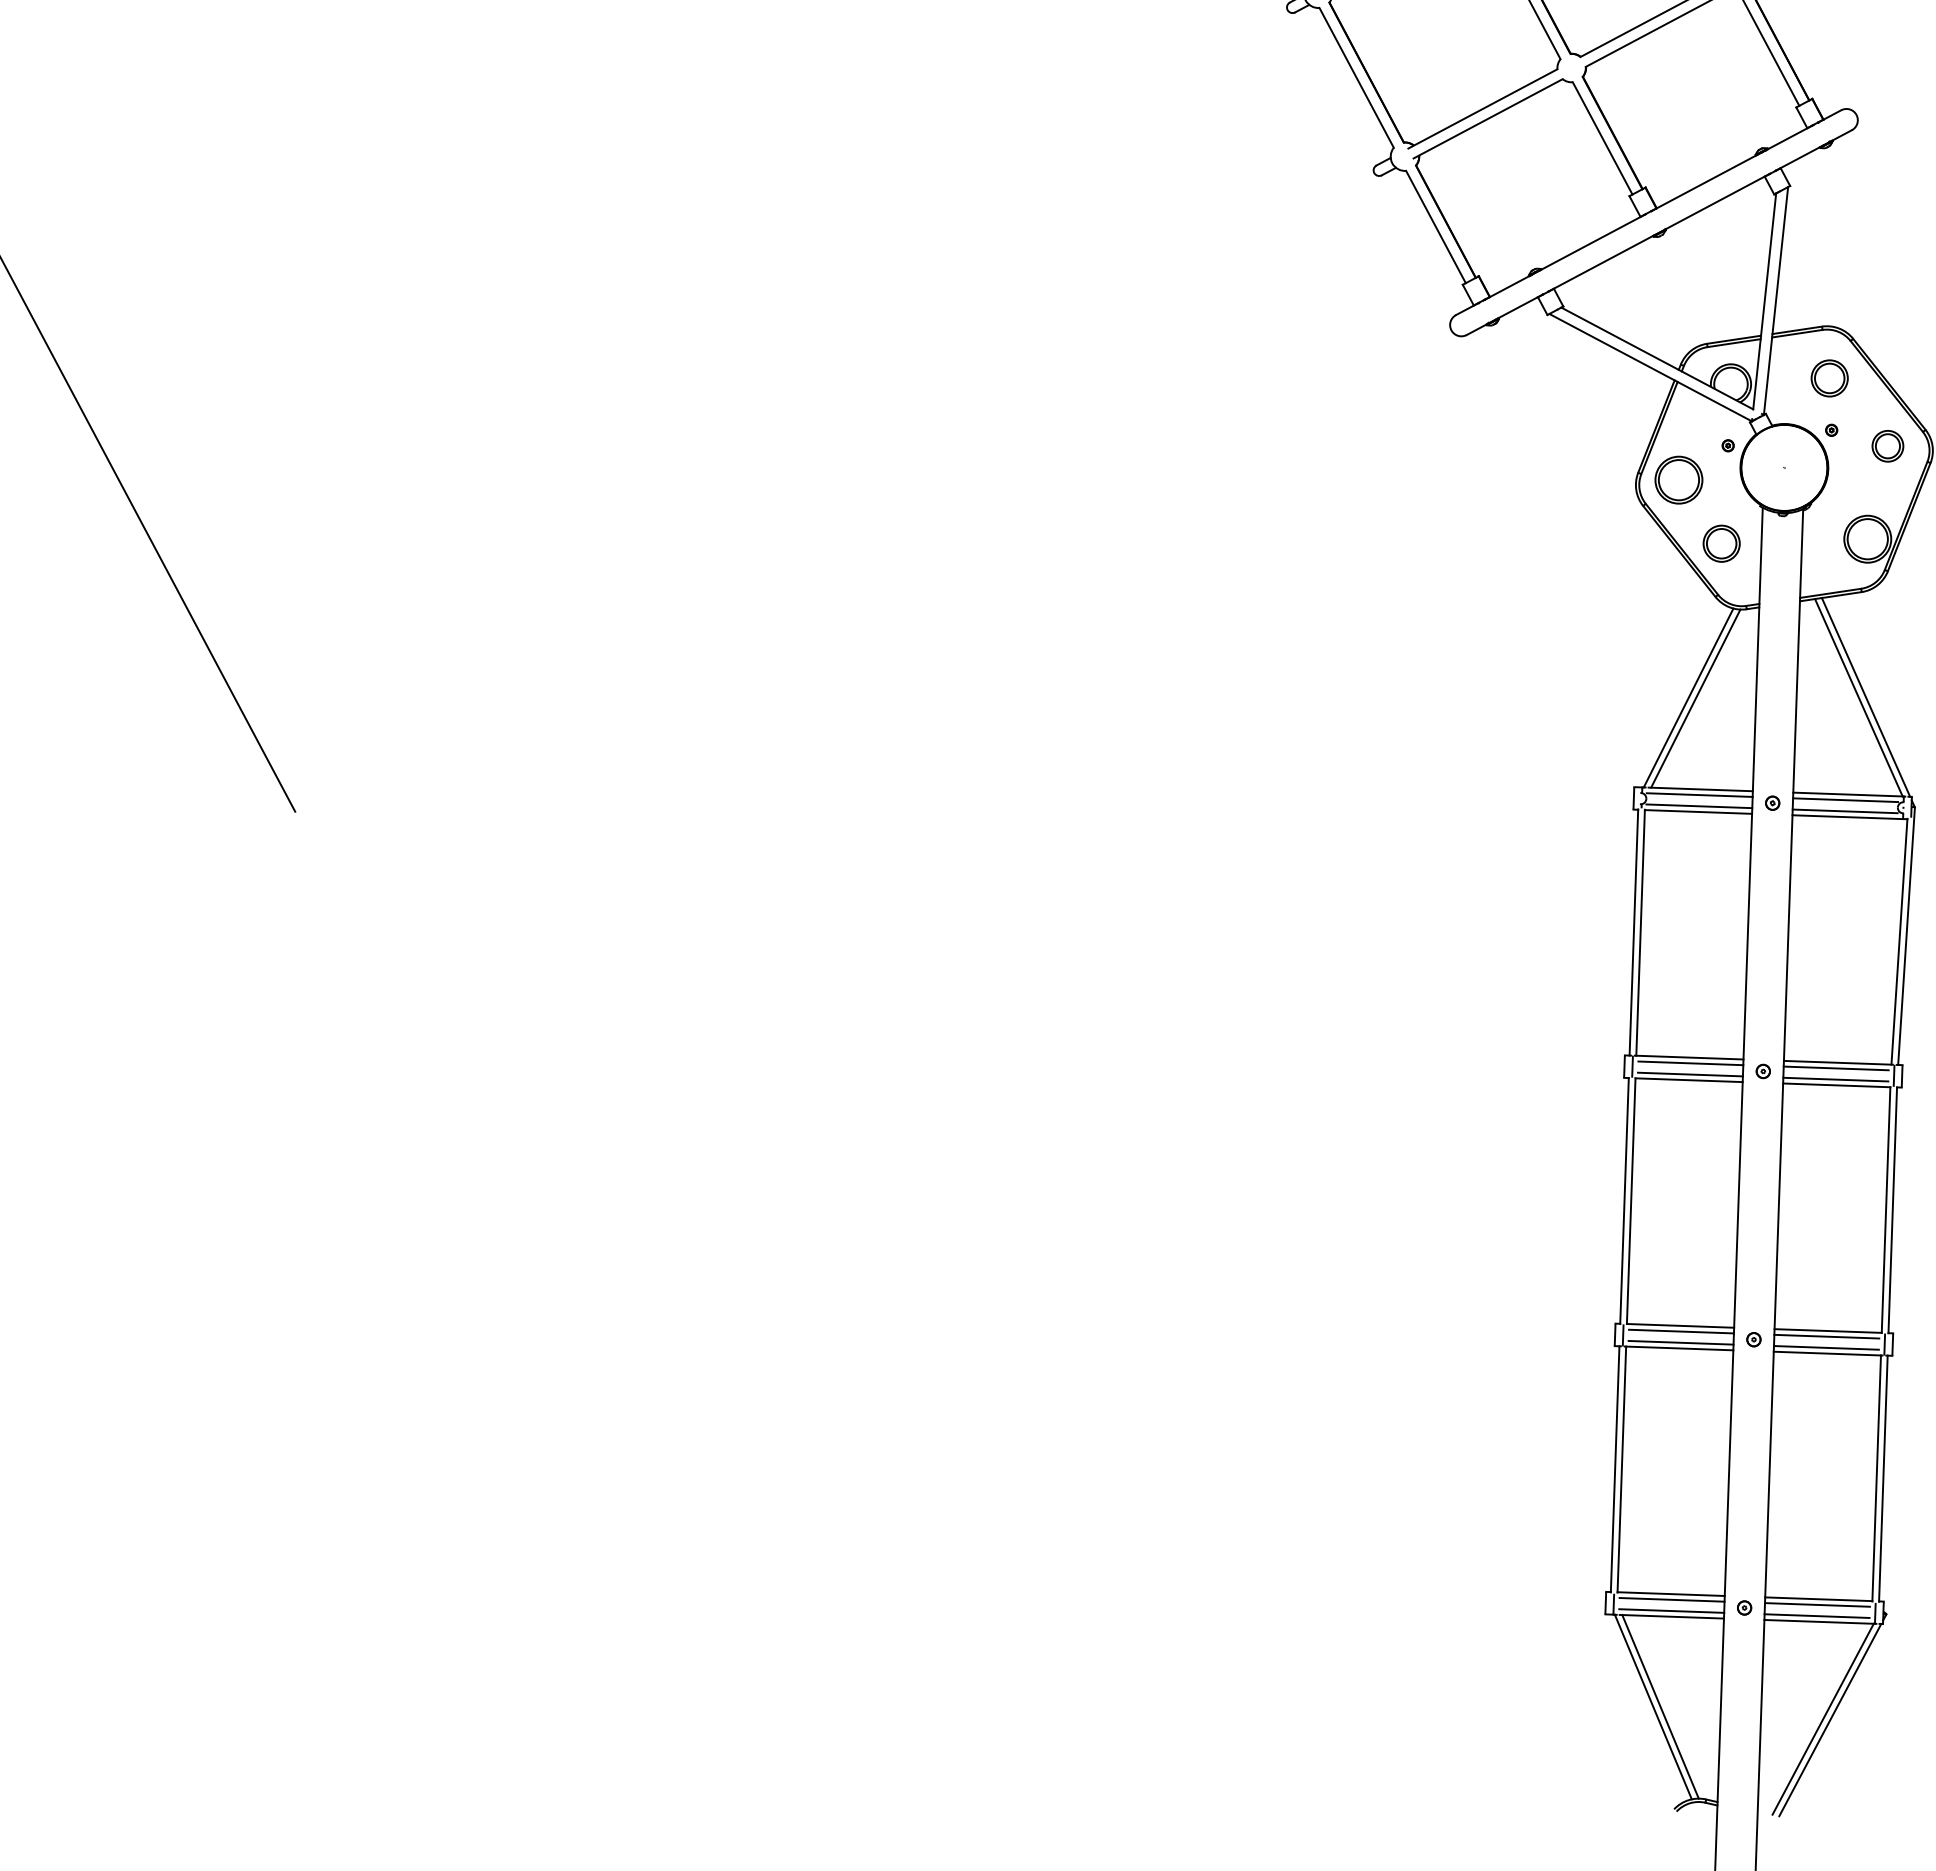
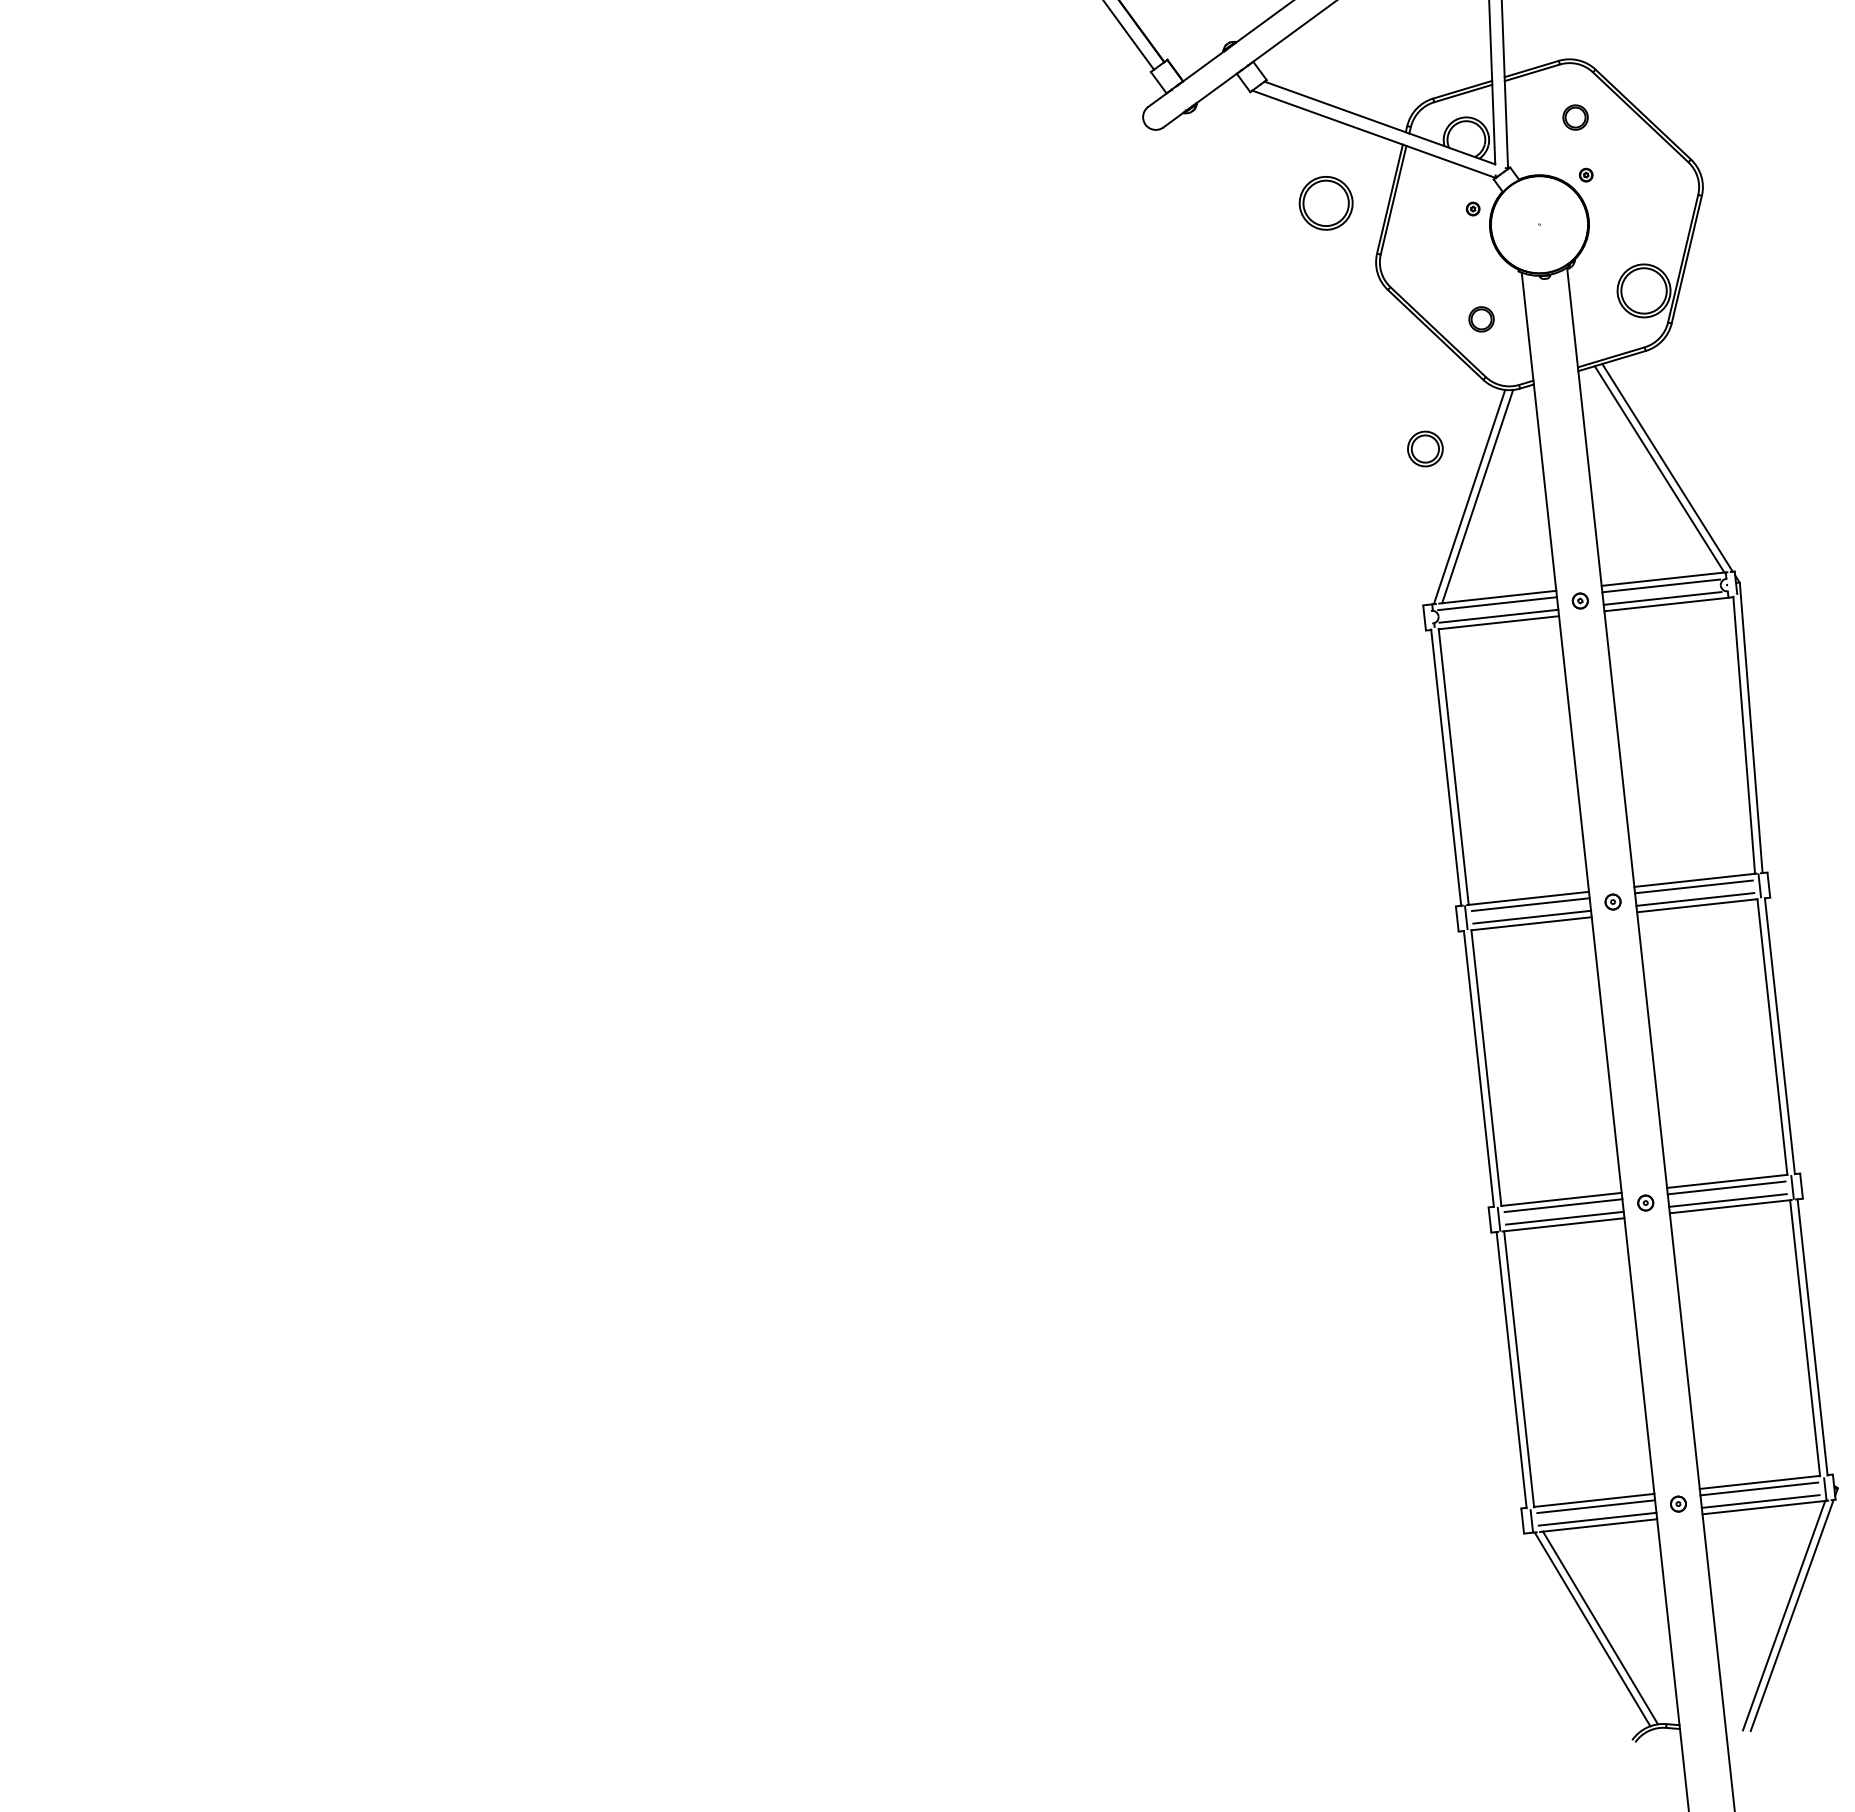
part: (1829, 378) -> (1575, 117), size x0.6
part: (1887, 446) -> (1424, 449), moved
part: (1678, 479) -> (1325, 202), moved
part: (1721, 543) -> (1481, 319), size x0.6

